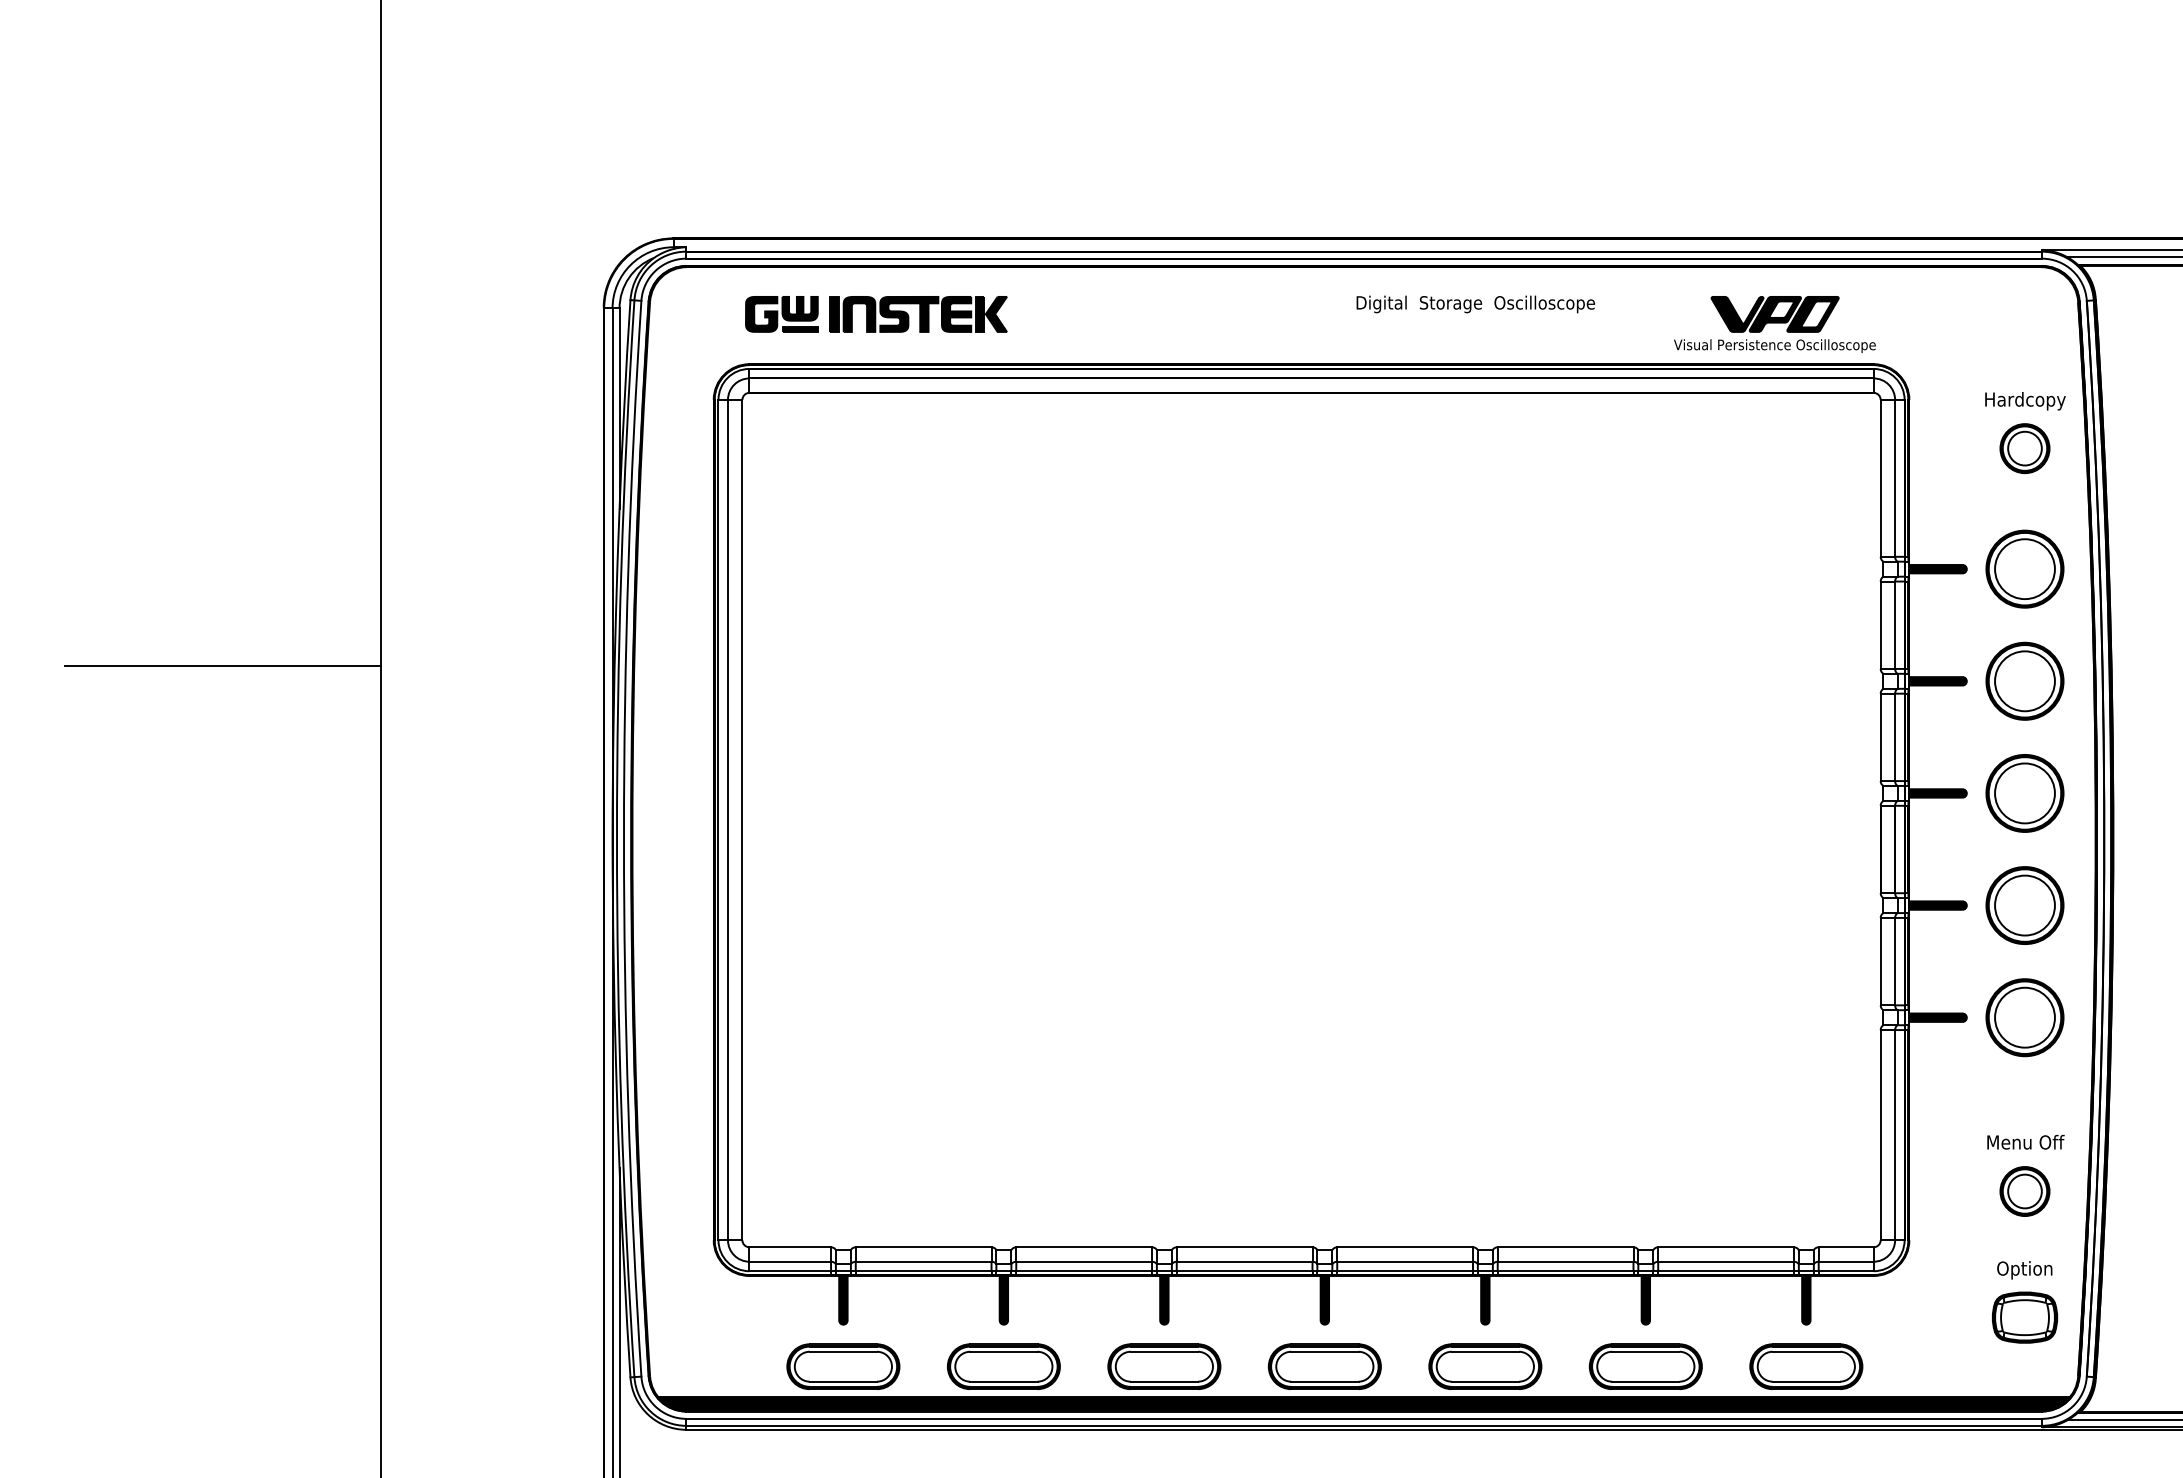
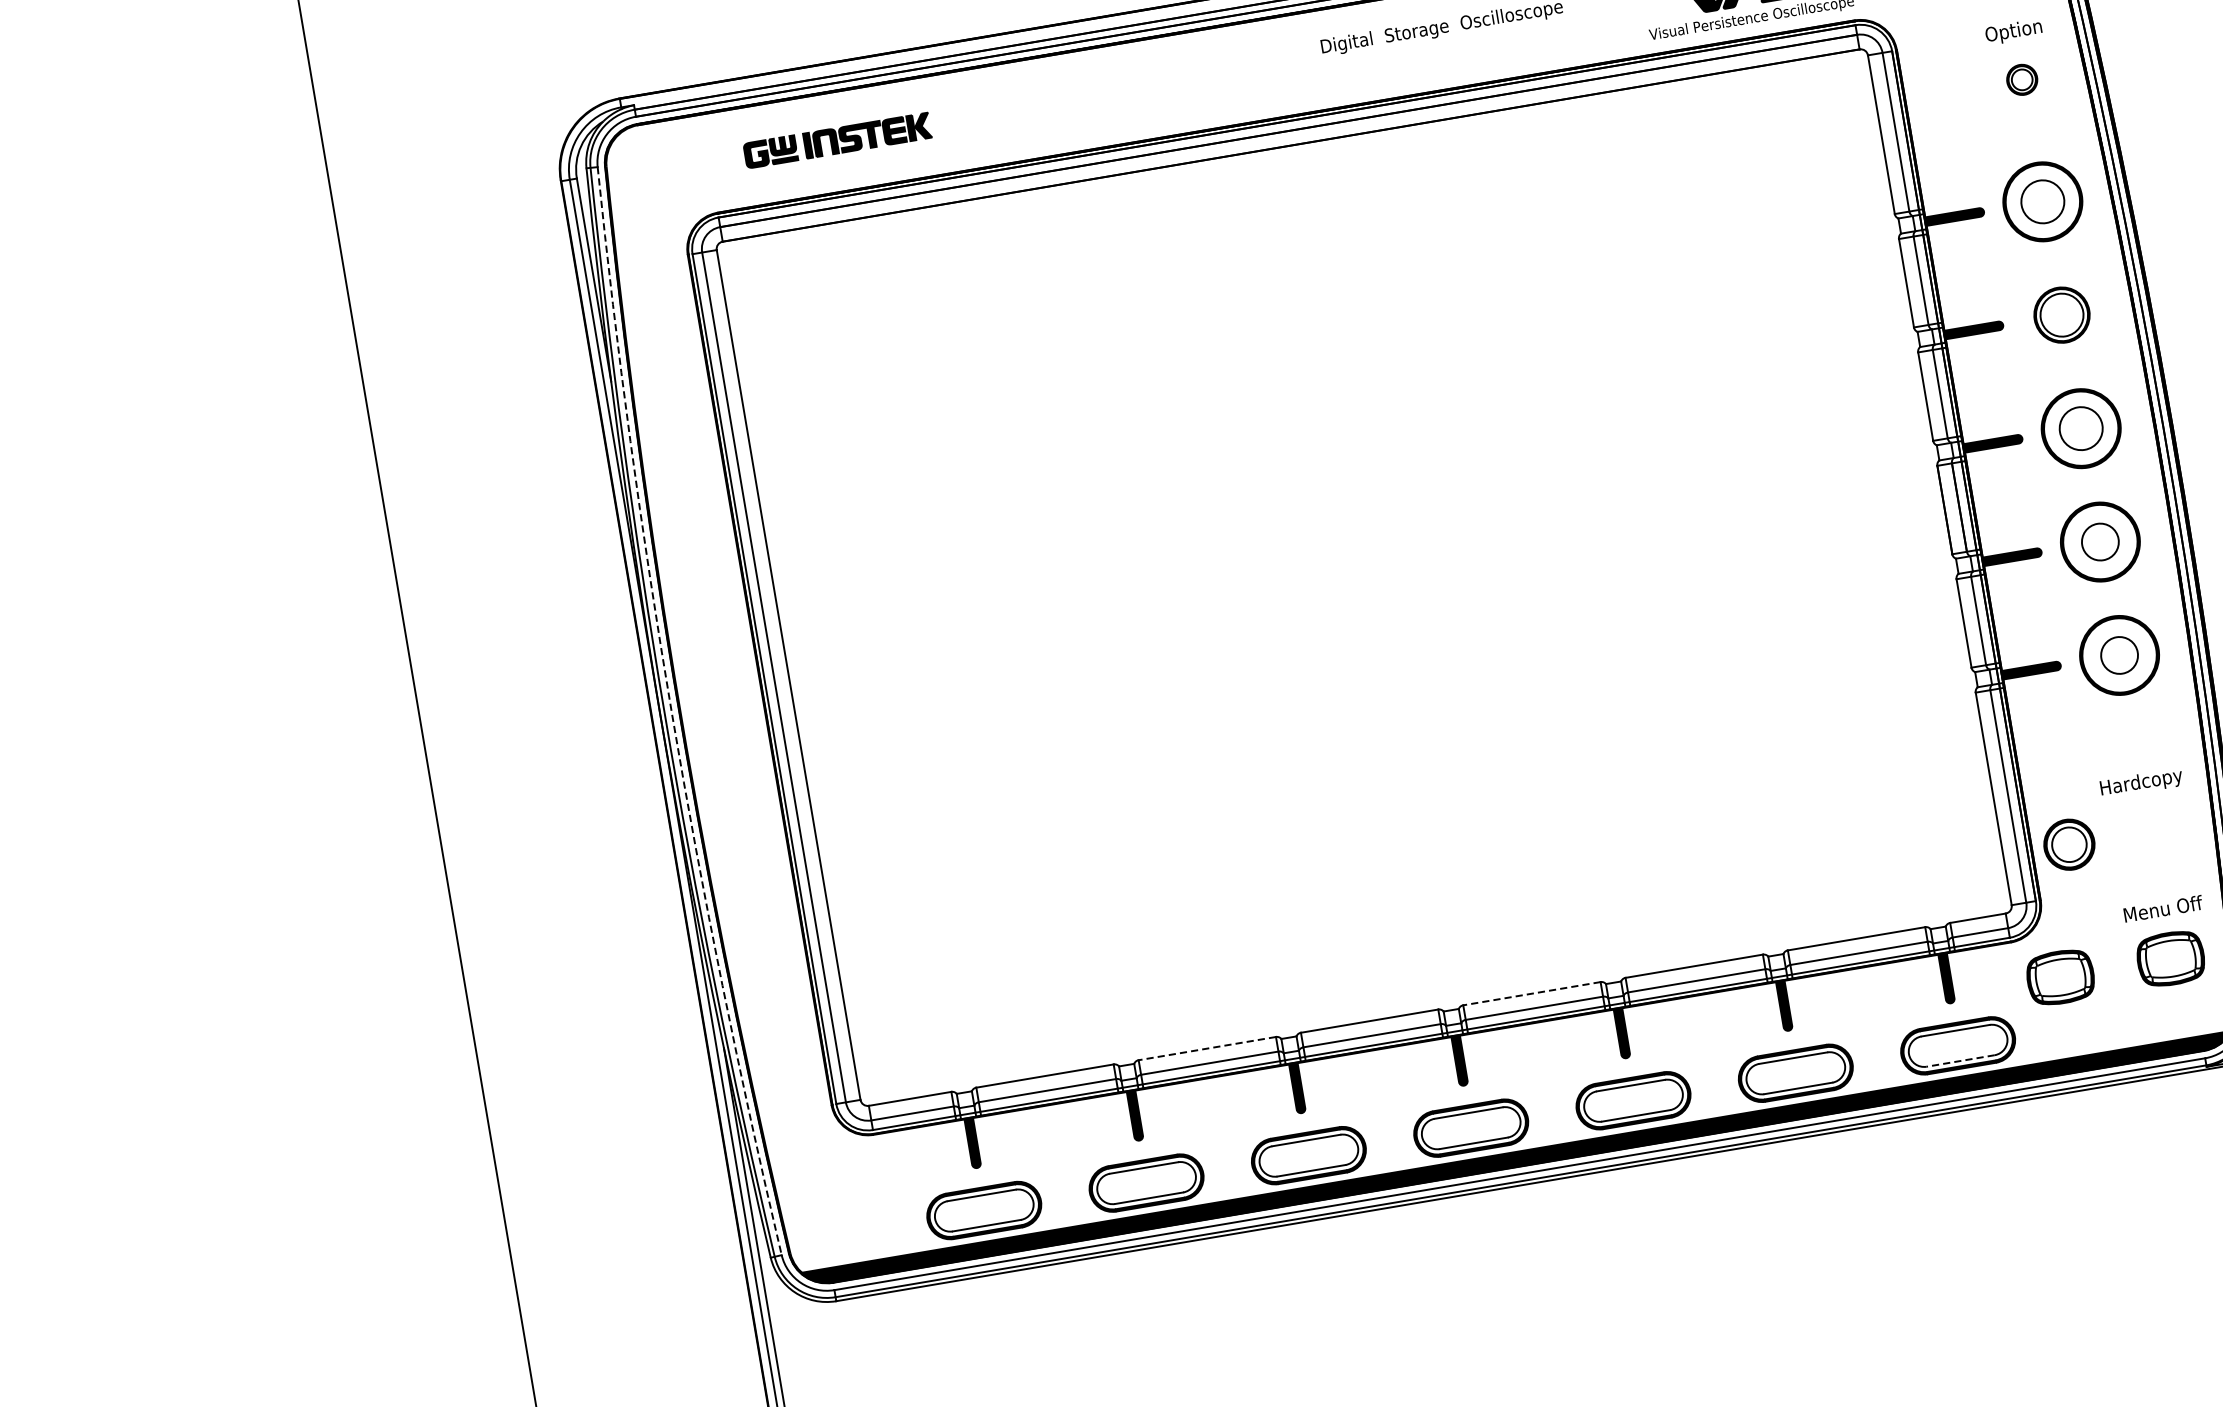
part: (876, 314) -> (837, 140), size x0.7
text: (2025, 401) -> (2014, 32), Hardcopy -> Option
part: (2024, 448) -> (2021, 79), size x0.6
circle: (2024, 569) -> (2042, 202), size x0.7
line: (222, 665) -> (236, 607), removed
part: (2024, 680) -> (2061, 314), size x0.7
circle: (2024, 793) -> (2080, 428), size x0.7
arc: (623, 838) -> (671, 713), solid -> dashed
circle: (2024, 905) -> (2099, 542), size x0.6
circle: (2024, 1017) -> (2119, 655), size x0.6
text: (2025, 1143) -> (2141, 782), Menu Off -> Hardcopy
part: (2024, 1191) -> (2068, 844), moved
line: (1084, 1247) -> (1207, 1048), solid -> dashed
line: (1405, 1247) -> (1532, 993), solid -> dashed
text: (2025, 1270) -> (2163, 911), Option -> Menu Off
part: (1915, 1317) -> (2060, 977), added
line: (1806, 1381) -> (1960, 1060), solid -> dashed

